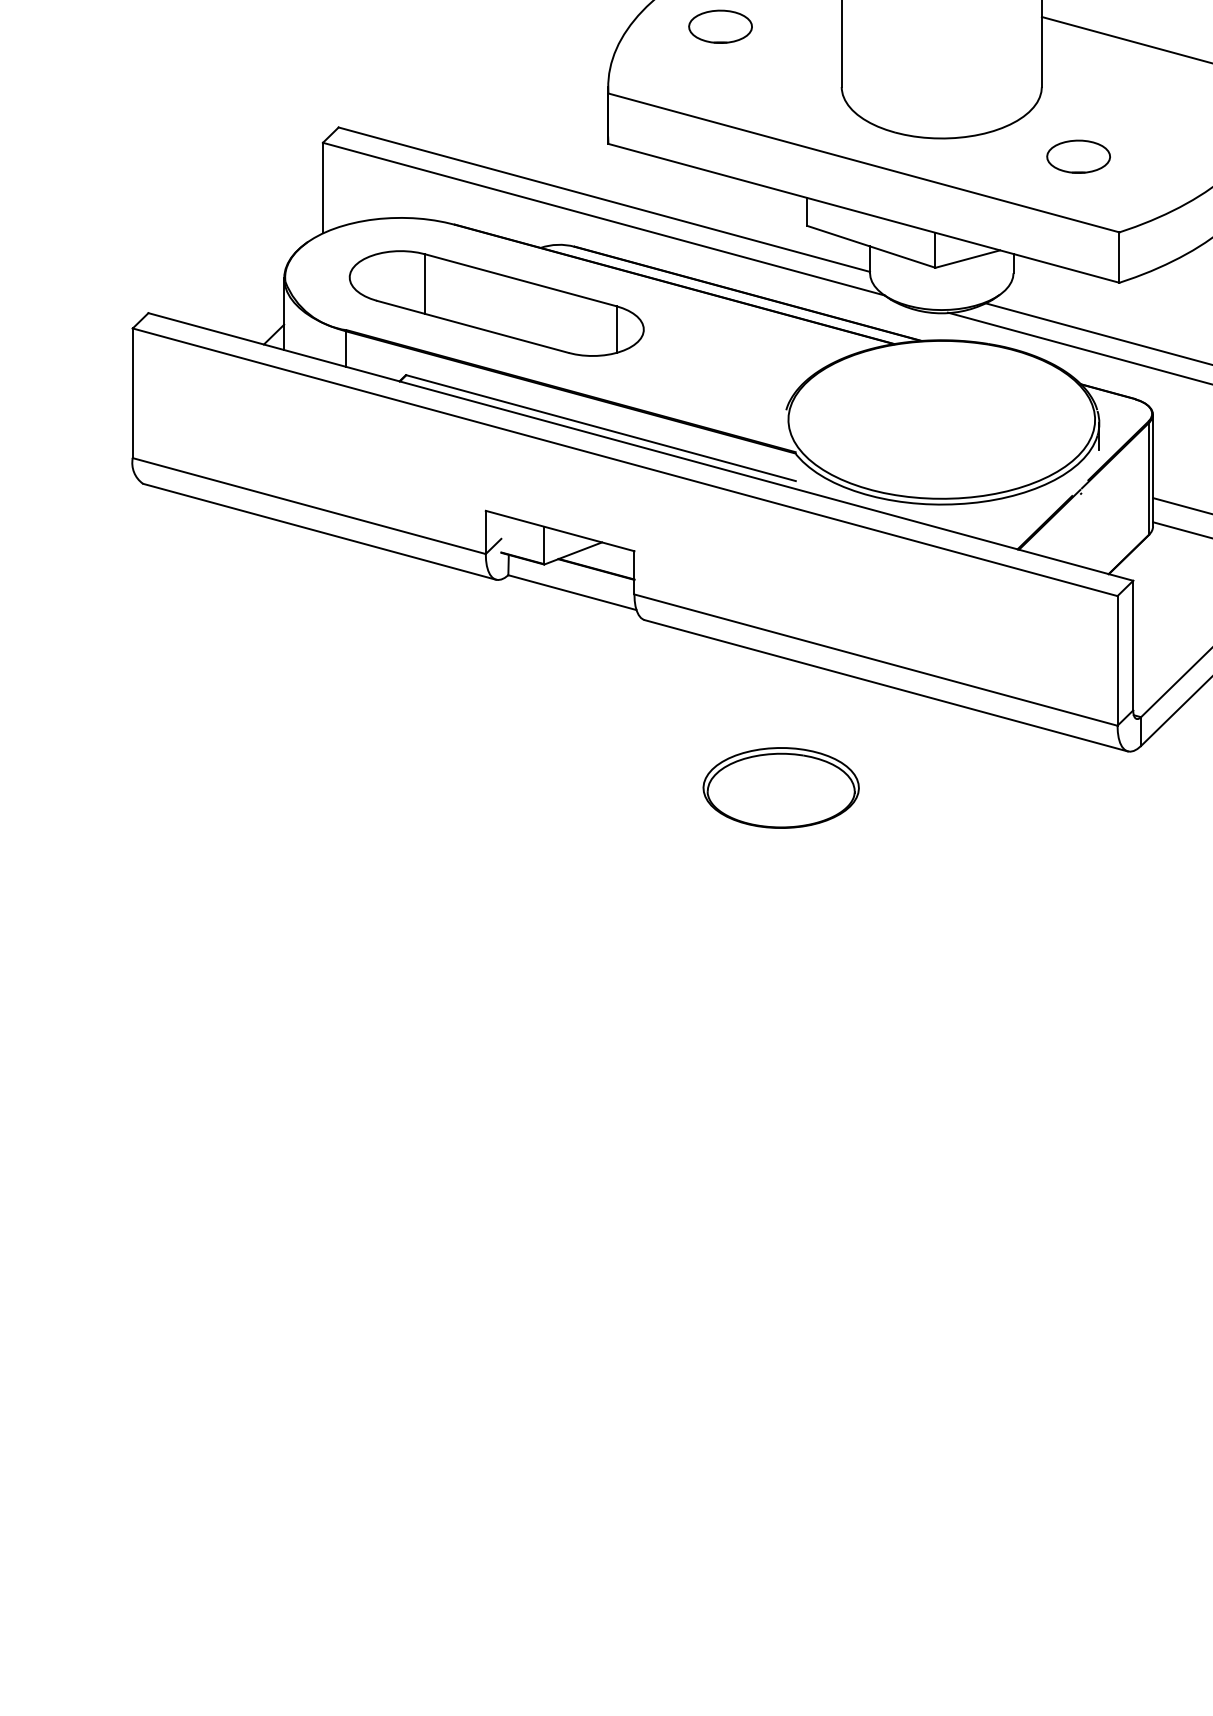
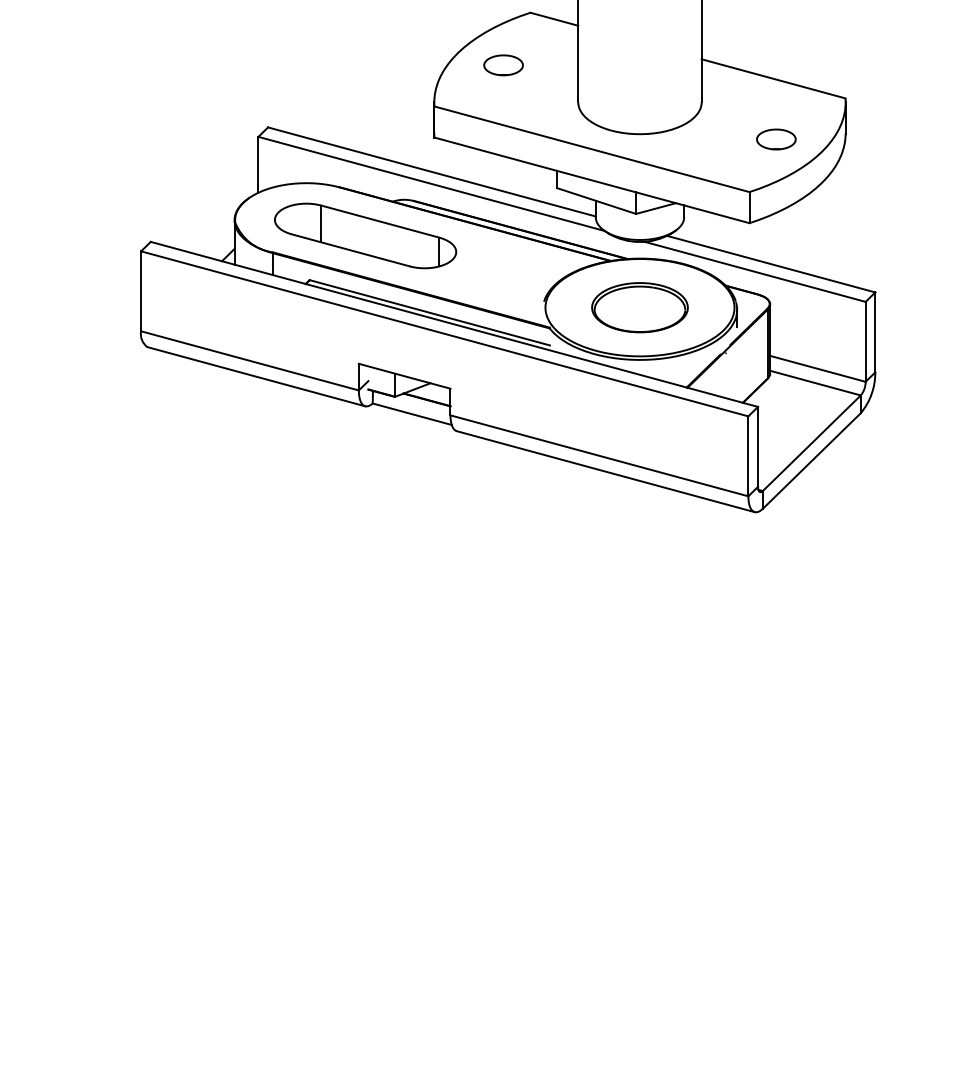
part: (1078, 156) -> (776, 139), moved
part: (780, 787) -> (639, 307), moved

